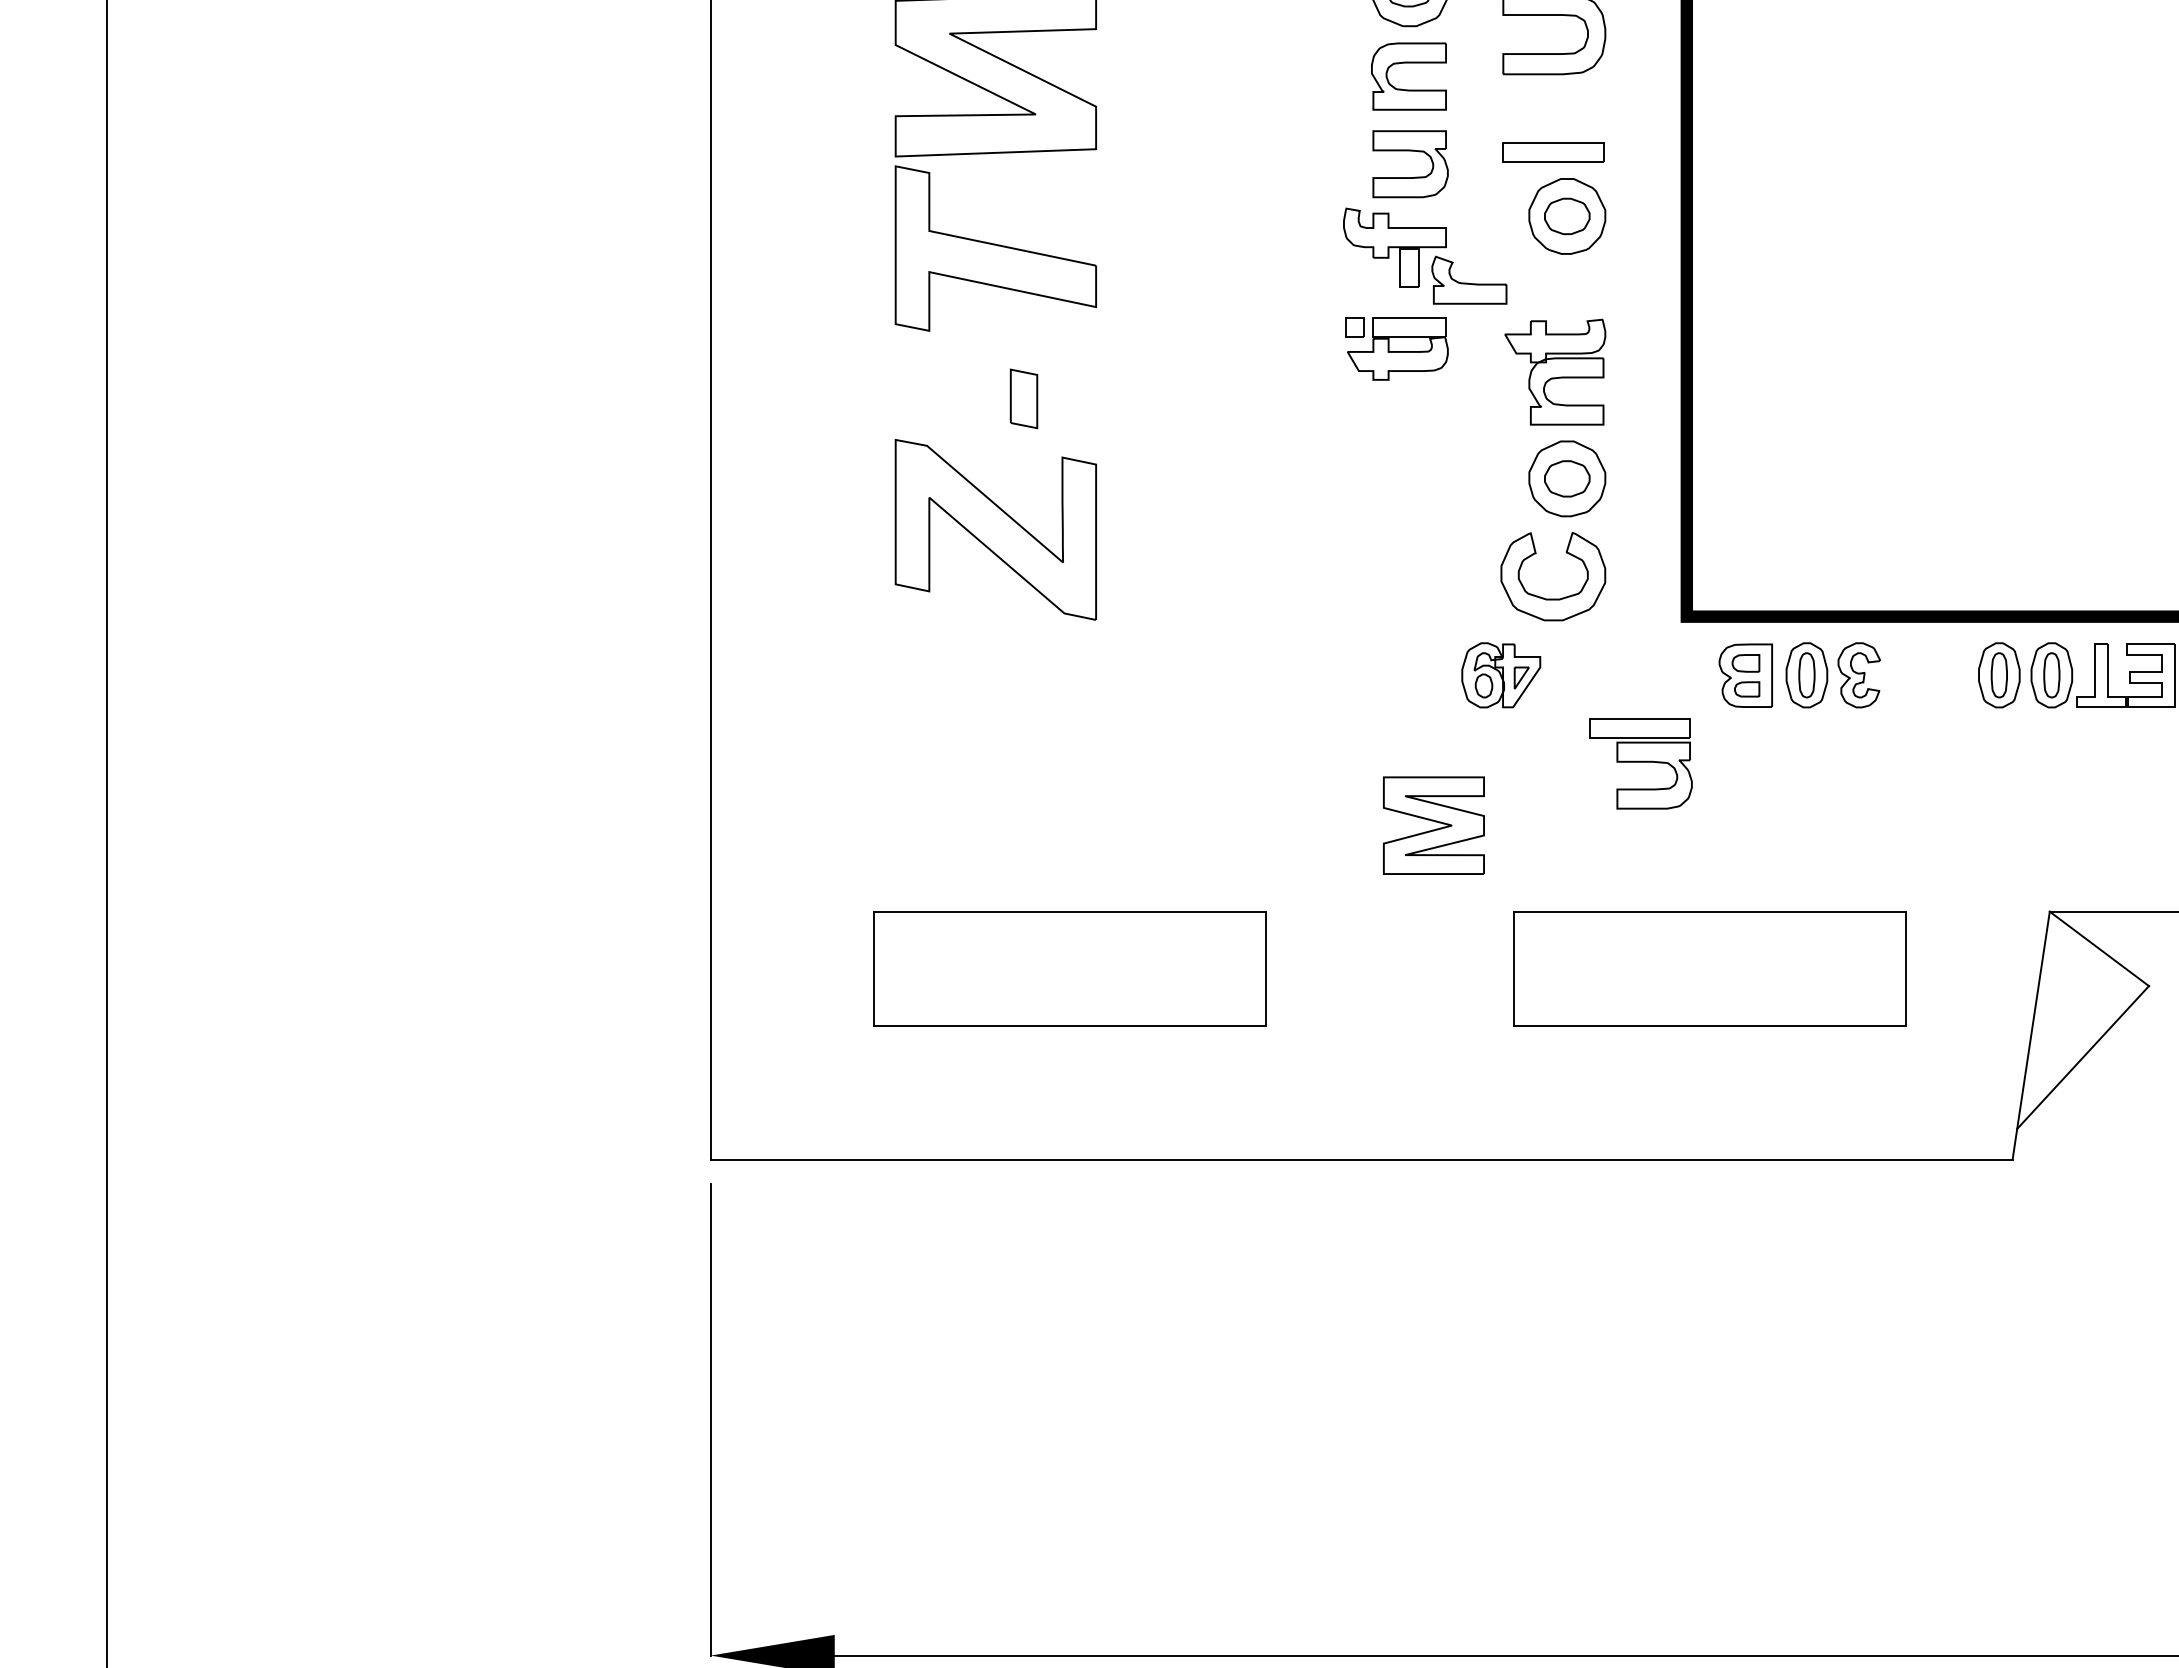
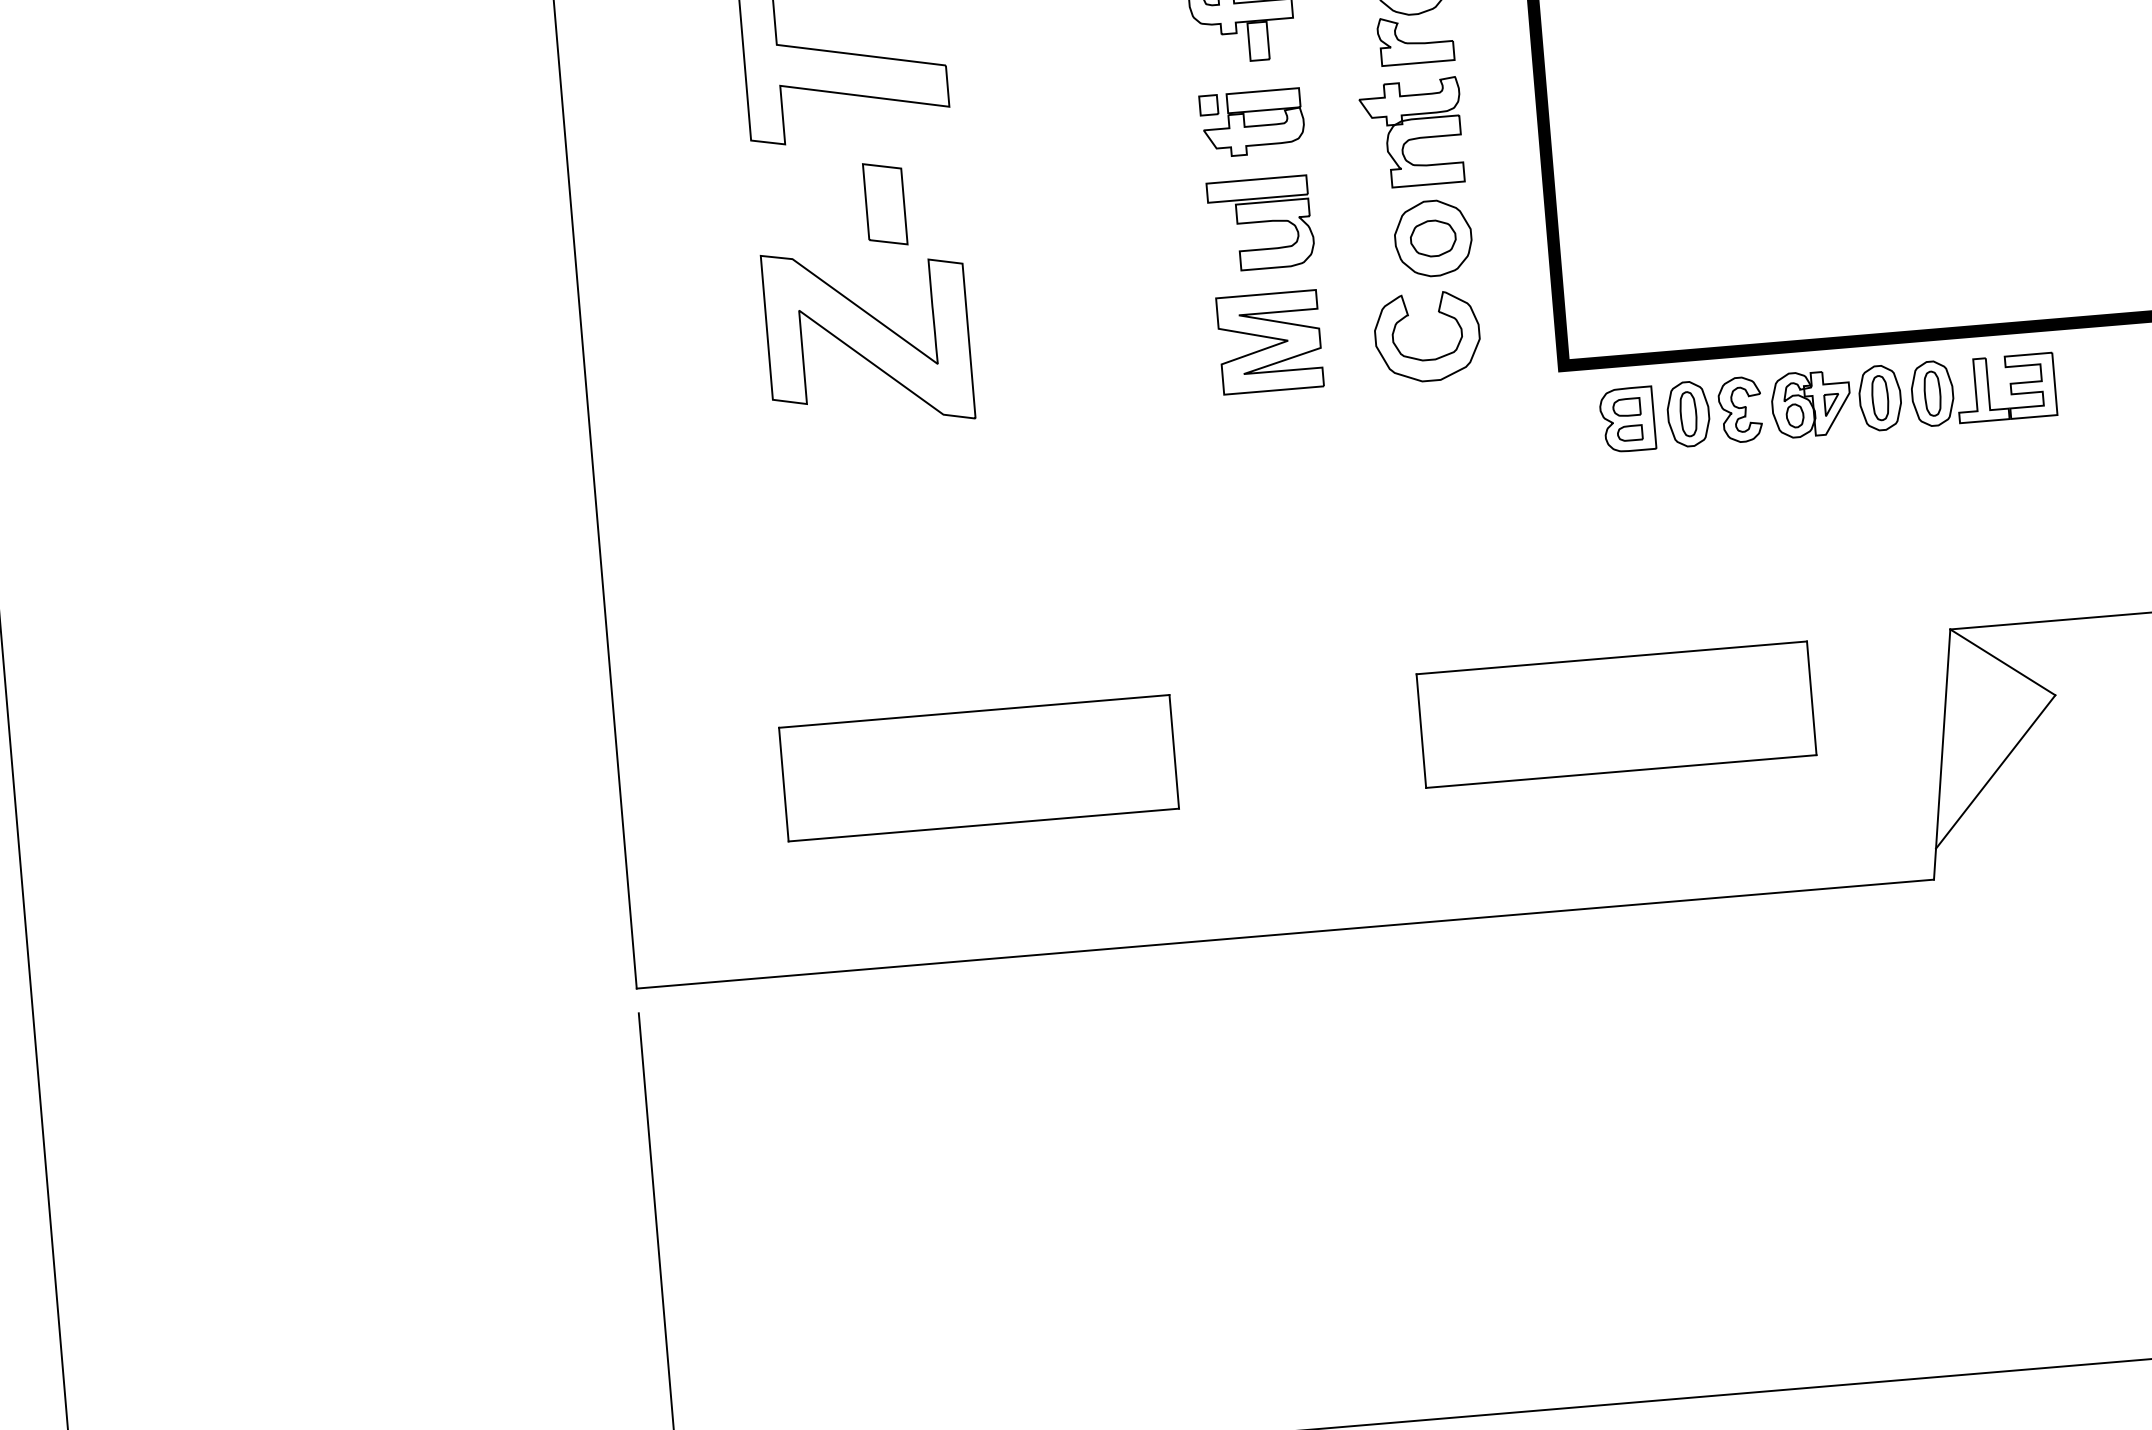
part: (1469, 279) -> (1415, 38), moved
part: (1023, 398) -> (884, 203), size x1.43
part: (1501, 675) -> (1811, 404), moved
part: (1640, 763) -> (1260, 223), moved
part: (1433, 825) -> (1269, 342), moved

